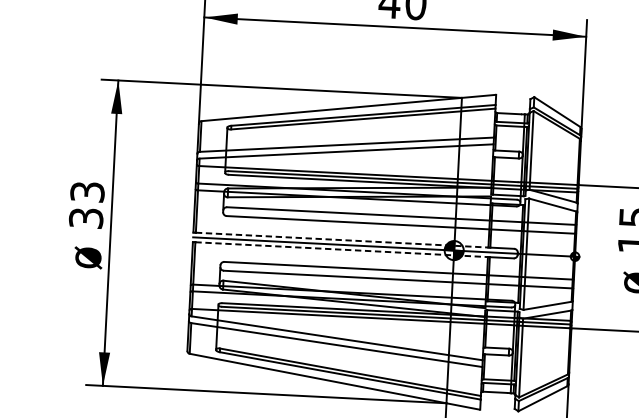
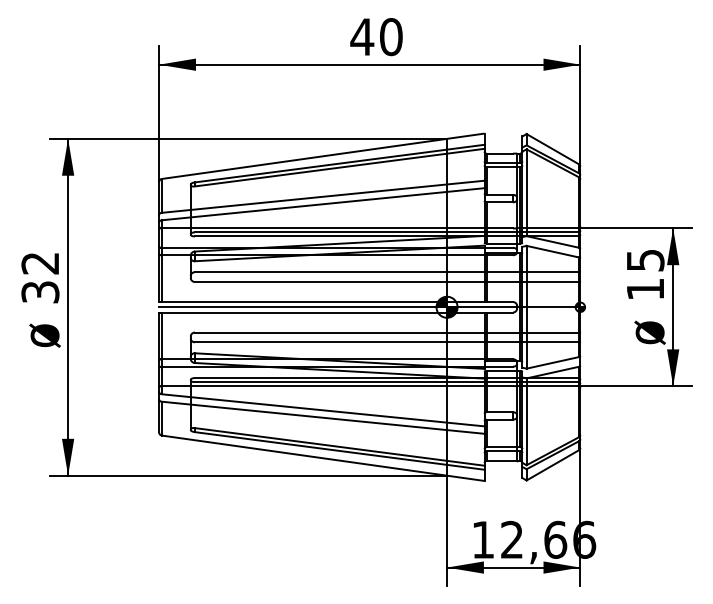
text: (87, 192) -> (40, 263), 33 -> 32
line: (342, 240) -> (323, 302), dashed -> solid
line: (341, 249) -> (323, 312), dashed -> solid

